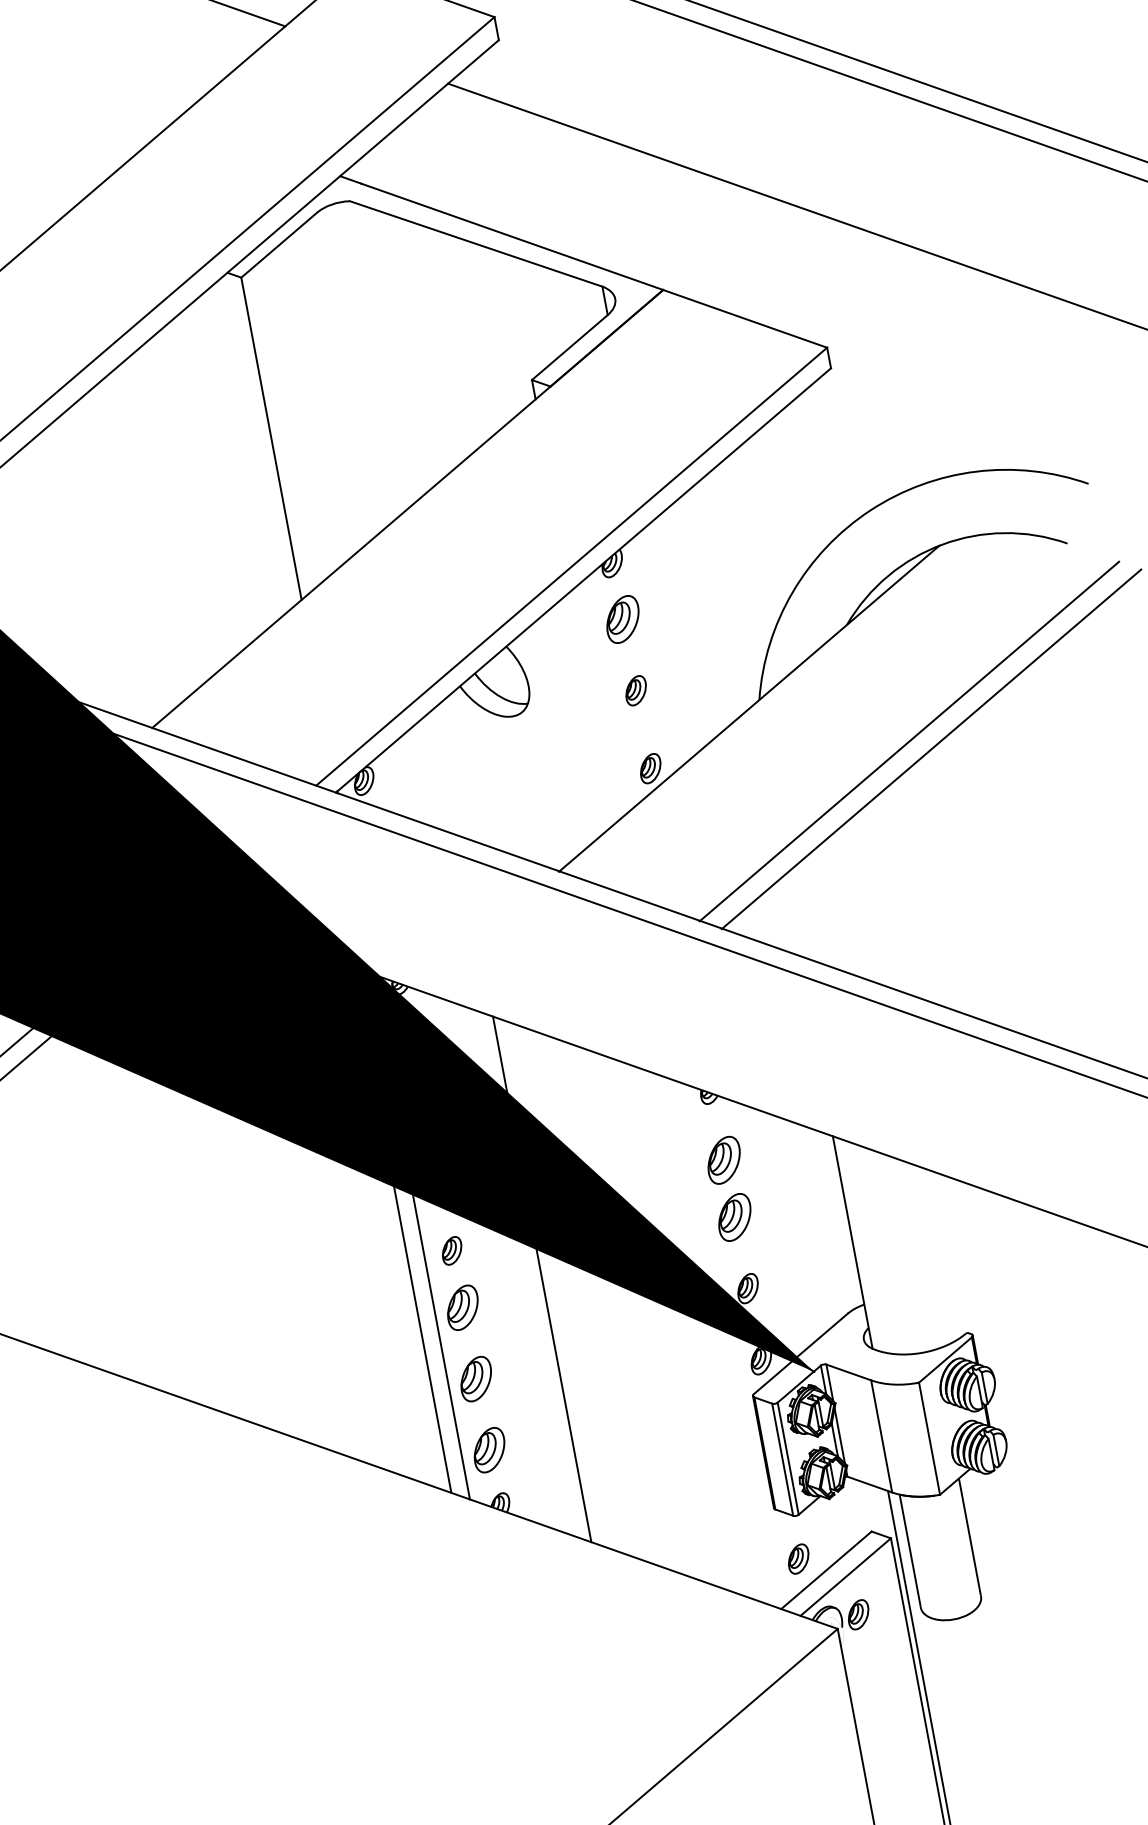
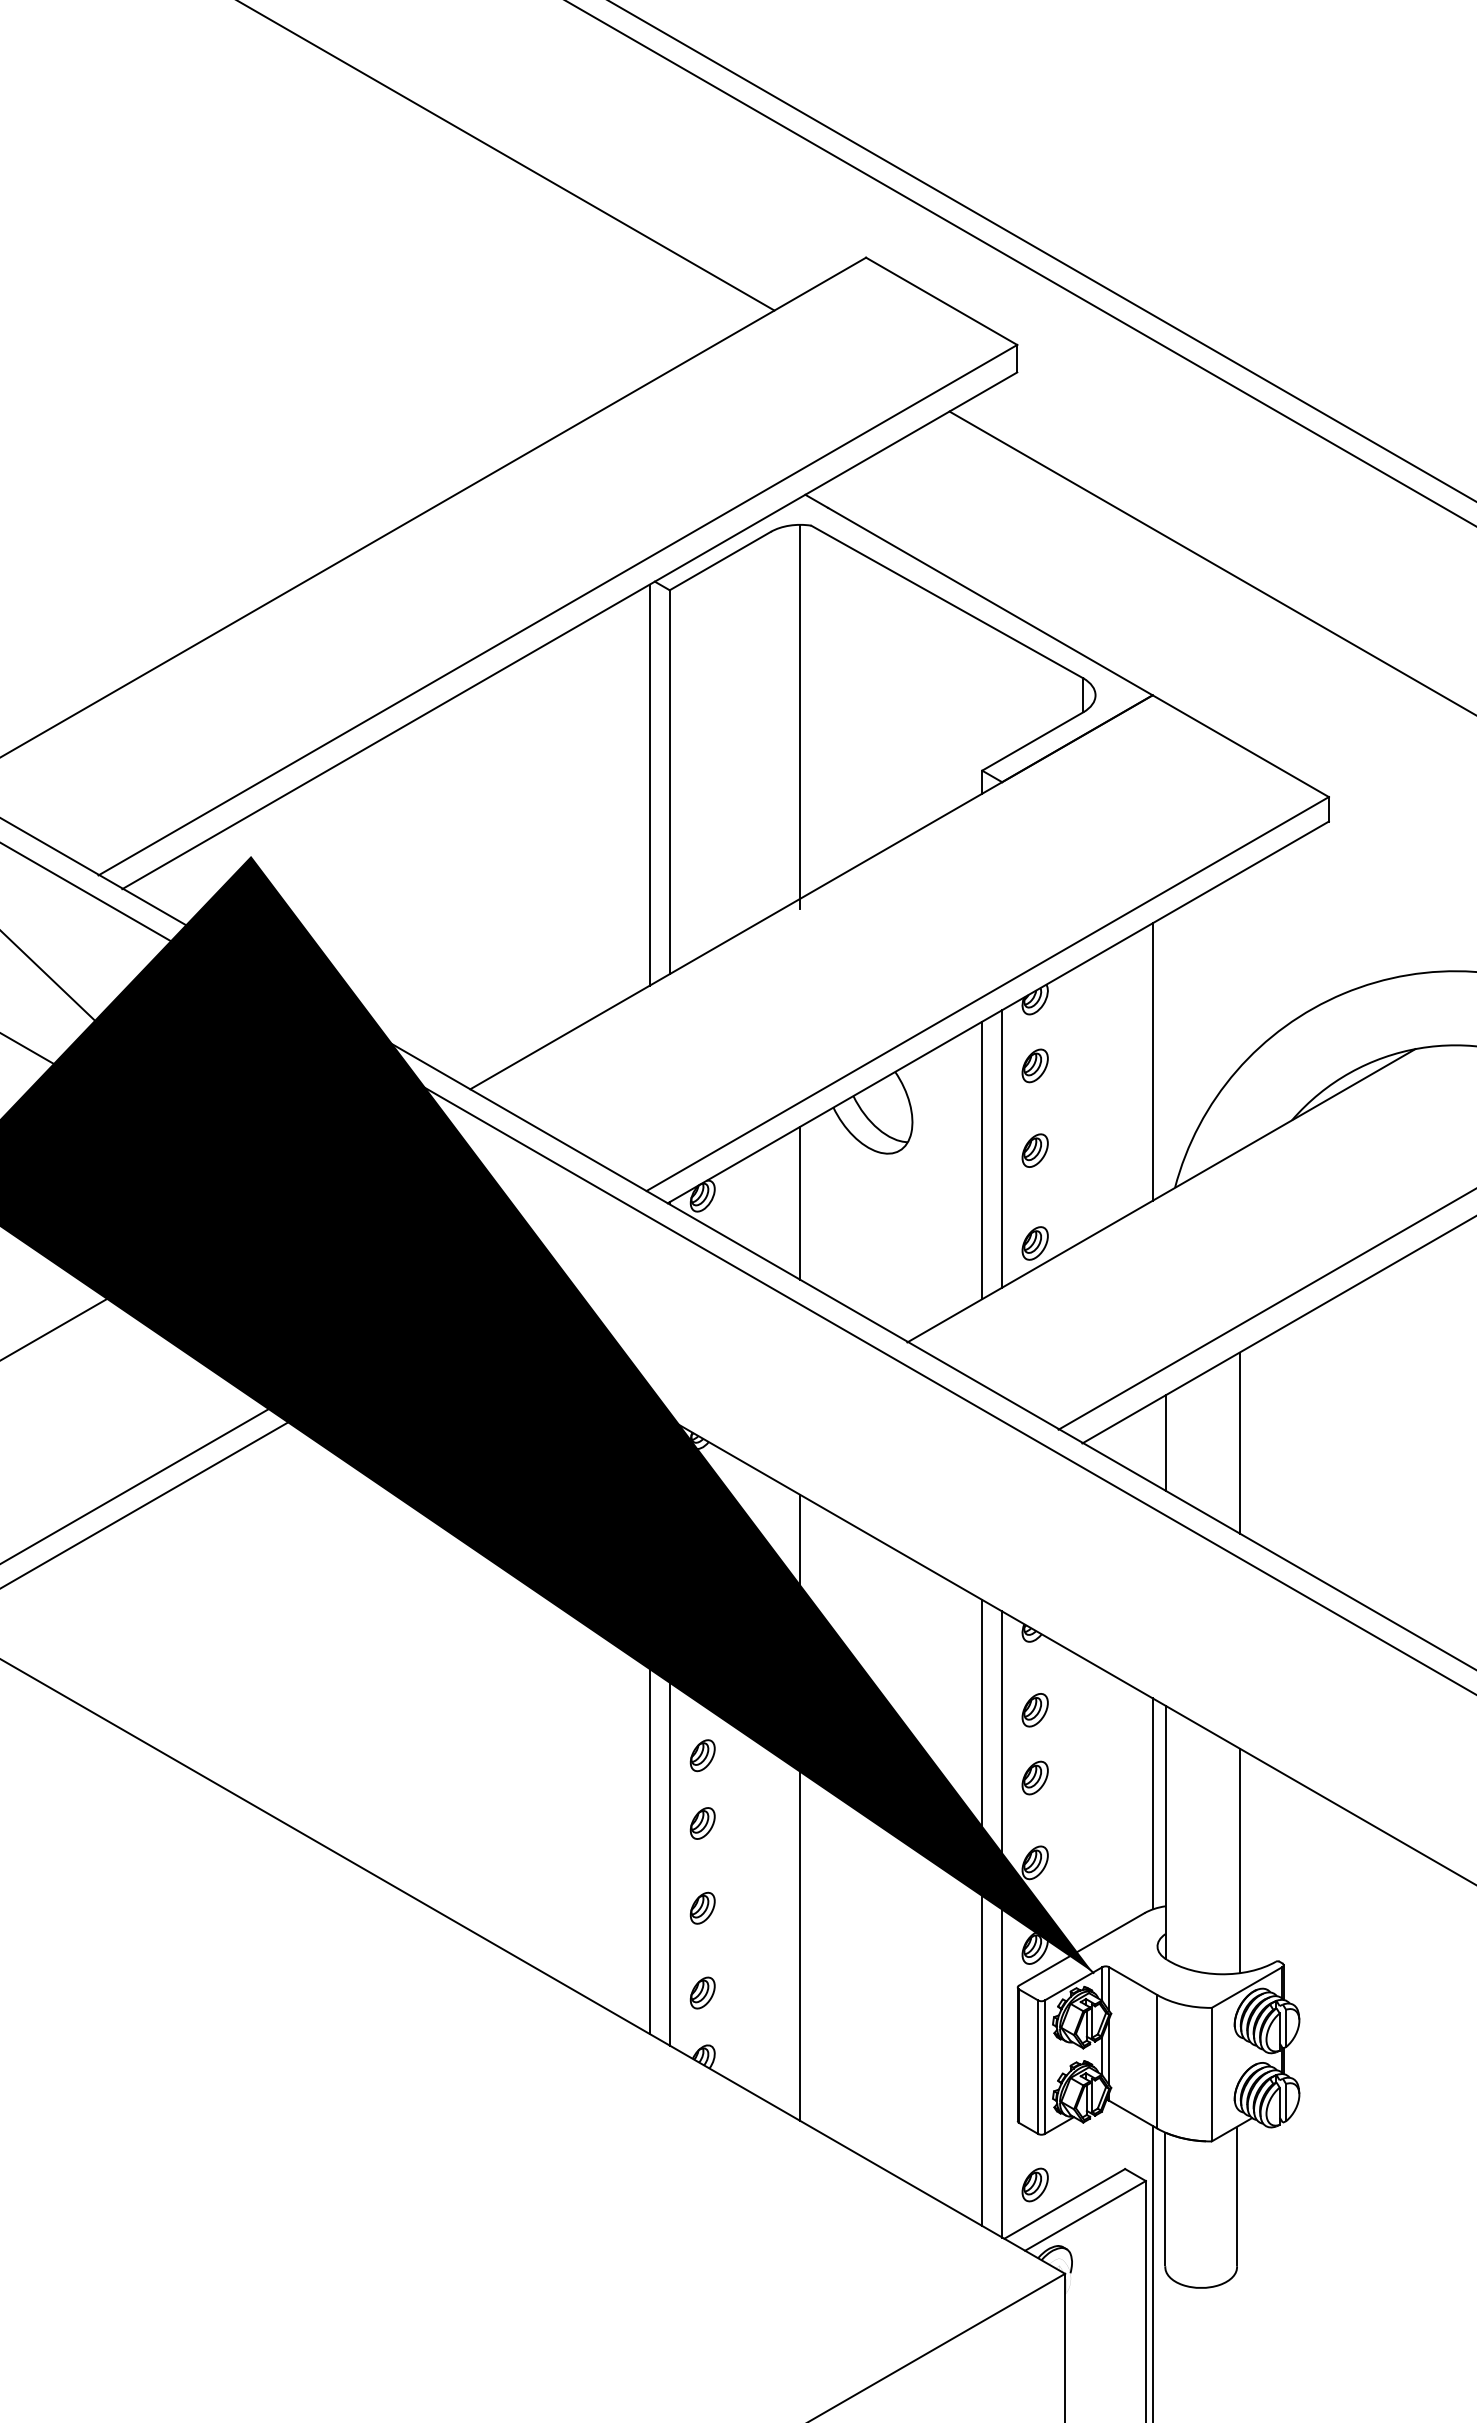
line: (370, 363) -> (800, 716), added
line: (254, 443) -> (649, 784), added
line: (720, 597) -> (1152, 1061), added
part: (622, 619) -> (1034, 1065), size x0.62
line: (608, 694) -> (1002, 1148), added
line: (593, 707) -> (982, 1160), added
line: (447, 771) -> (800, 1202), added
line: (853, 903) -> (1239, 1442), added
line: (791, 915) -> (1165, 1442), added
part: (723, 1160) -> (1034, 1710), size x0.62
part: (734, 1217) -> (1034, 1777), size x0.62
line: (837, 1220) -> (1152, 1803), added
line: (919, 1254) -> (1239, 1860), added
part: (462, 1307) -> (702, 1823), size x0.62
line: (711, 1338) -> (982, 1912), added
line: (730, 1345) -> (1002, 1924), added
part: (475, 1378) -> (702, 1907), size x0.62
part: (489, 1449) -> (702, 1992), size x0.62
part: (857, 1614) -> (1091, 2261), removed

